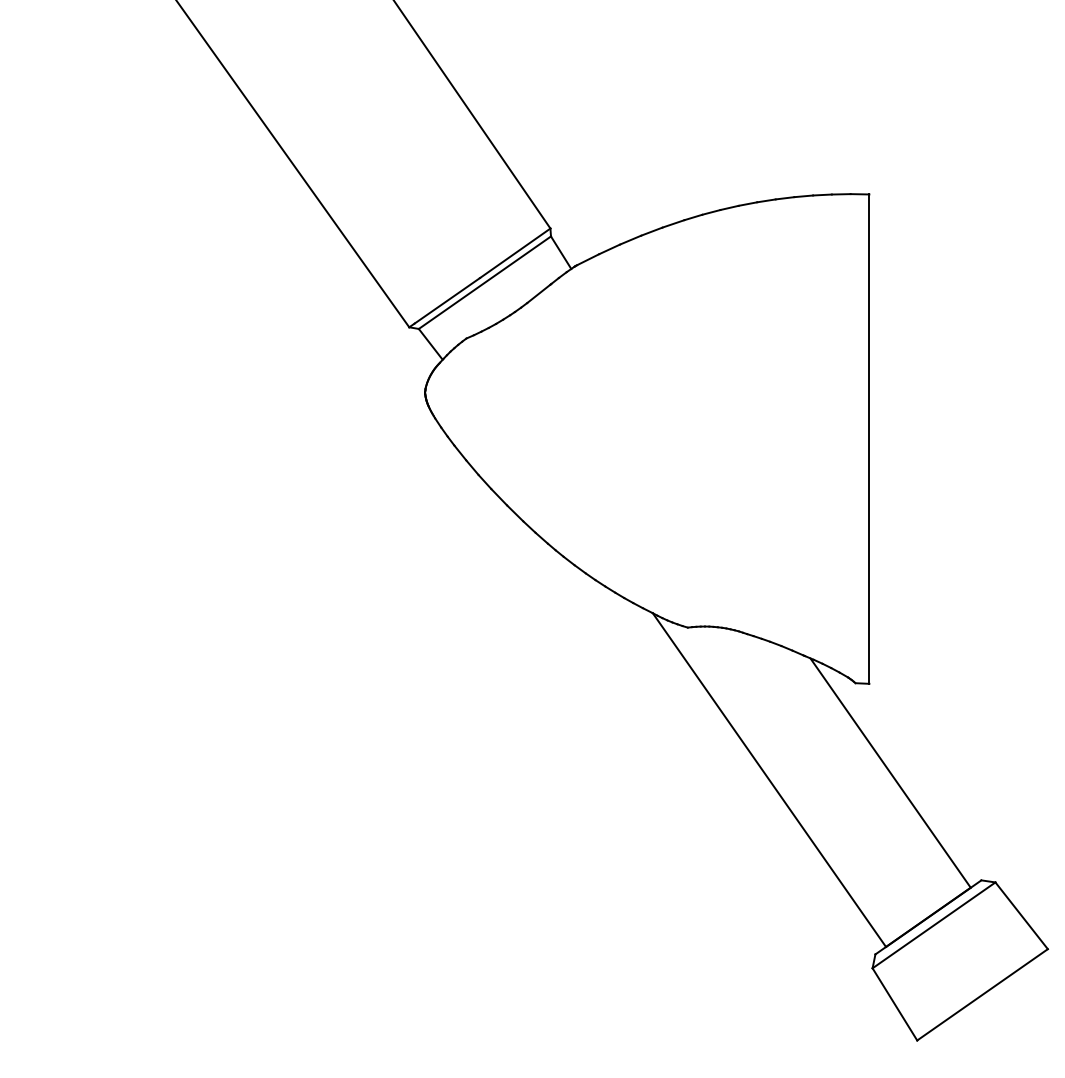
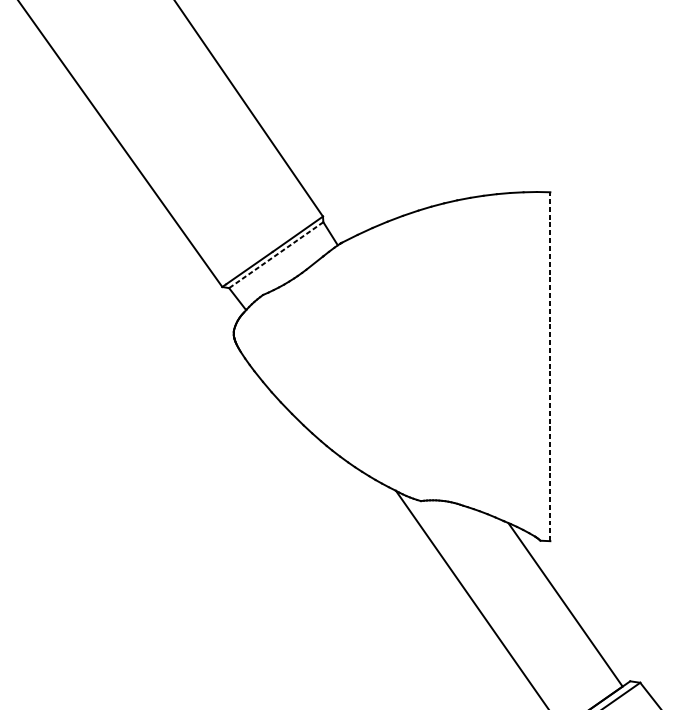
line: (484, 282) -> (275, 255), solid -> dashed
line: (869, 439) -> (550, 366), solid -> dashed

